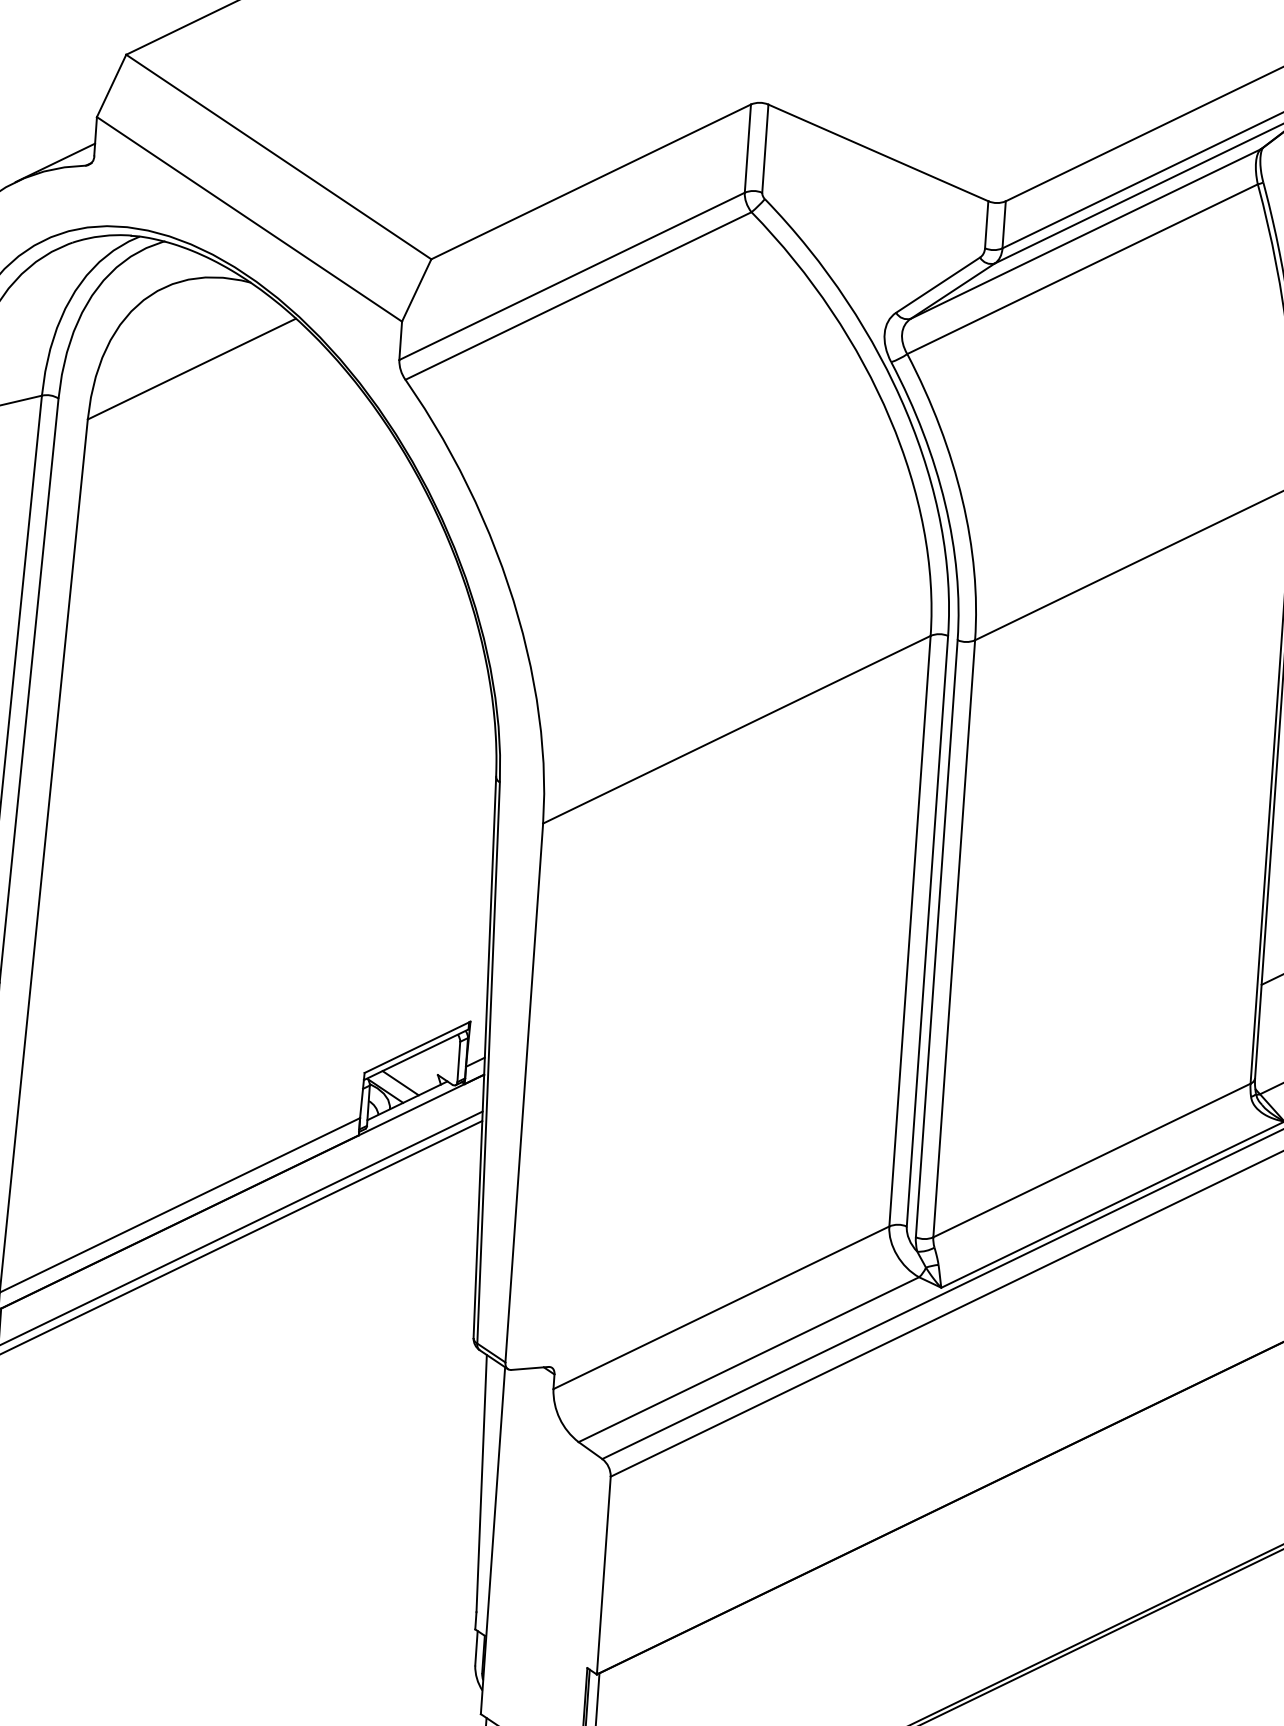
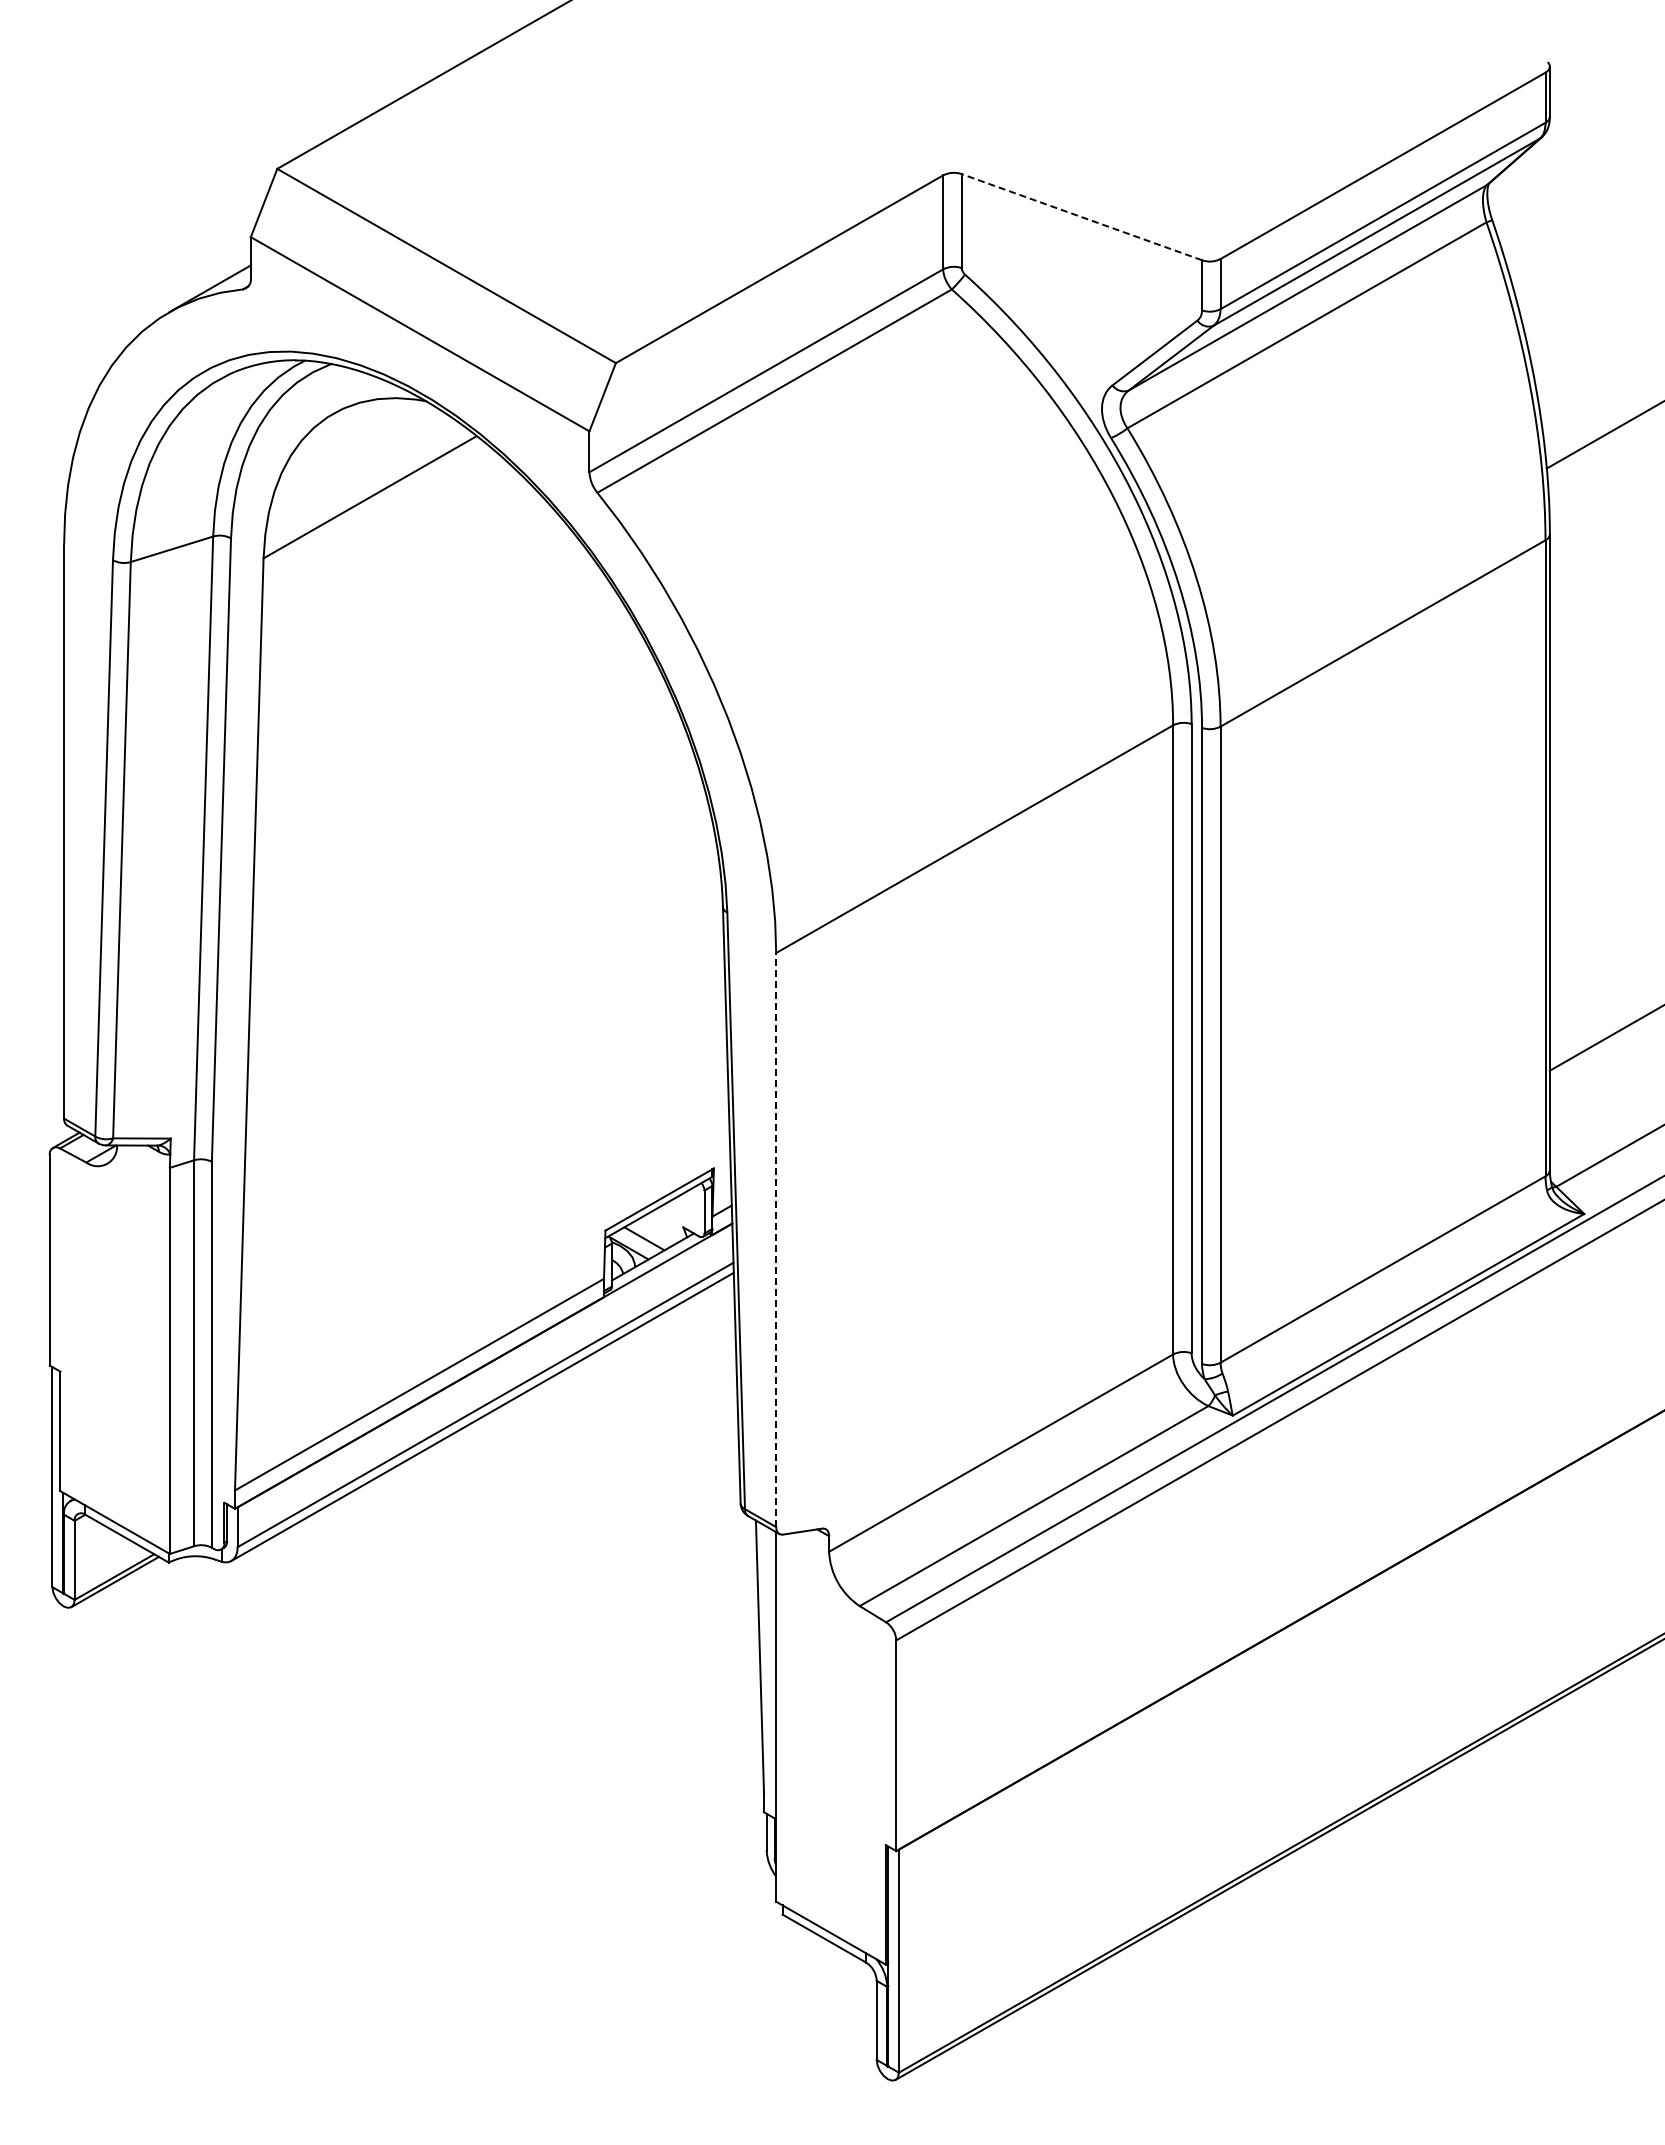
line: (877, 153) -> (1081, 217), solid -> dashed
line: (524, 1092) -> (776, 1239), solid -> dashed

